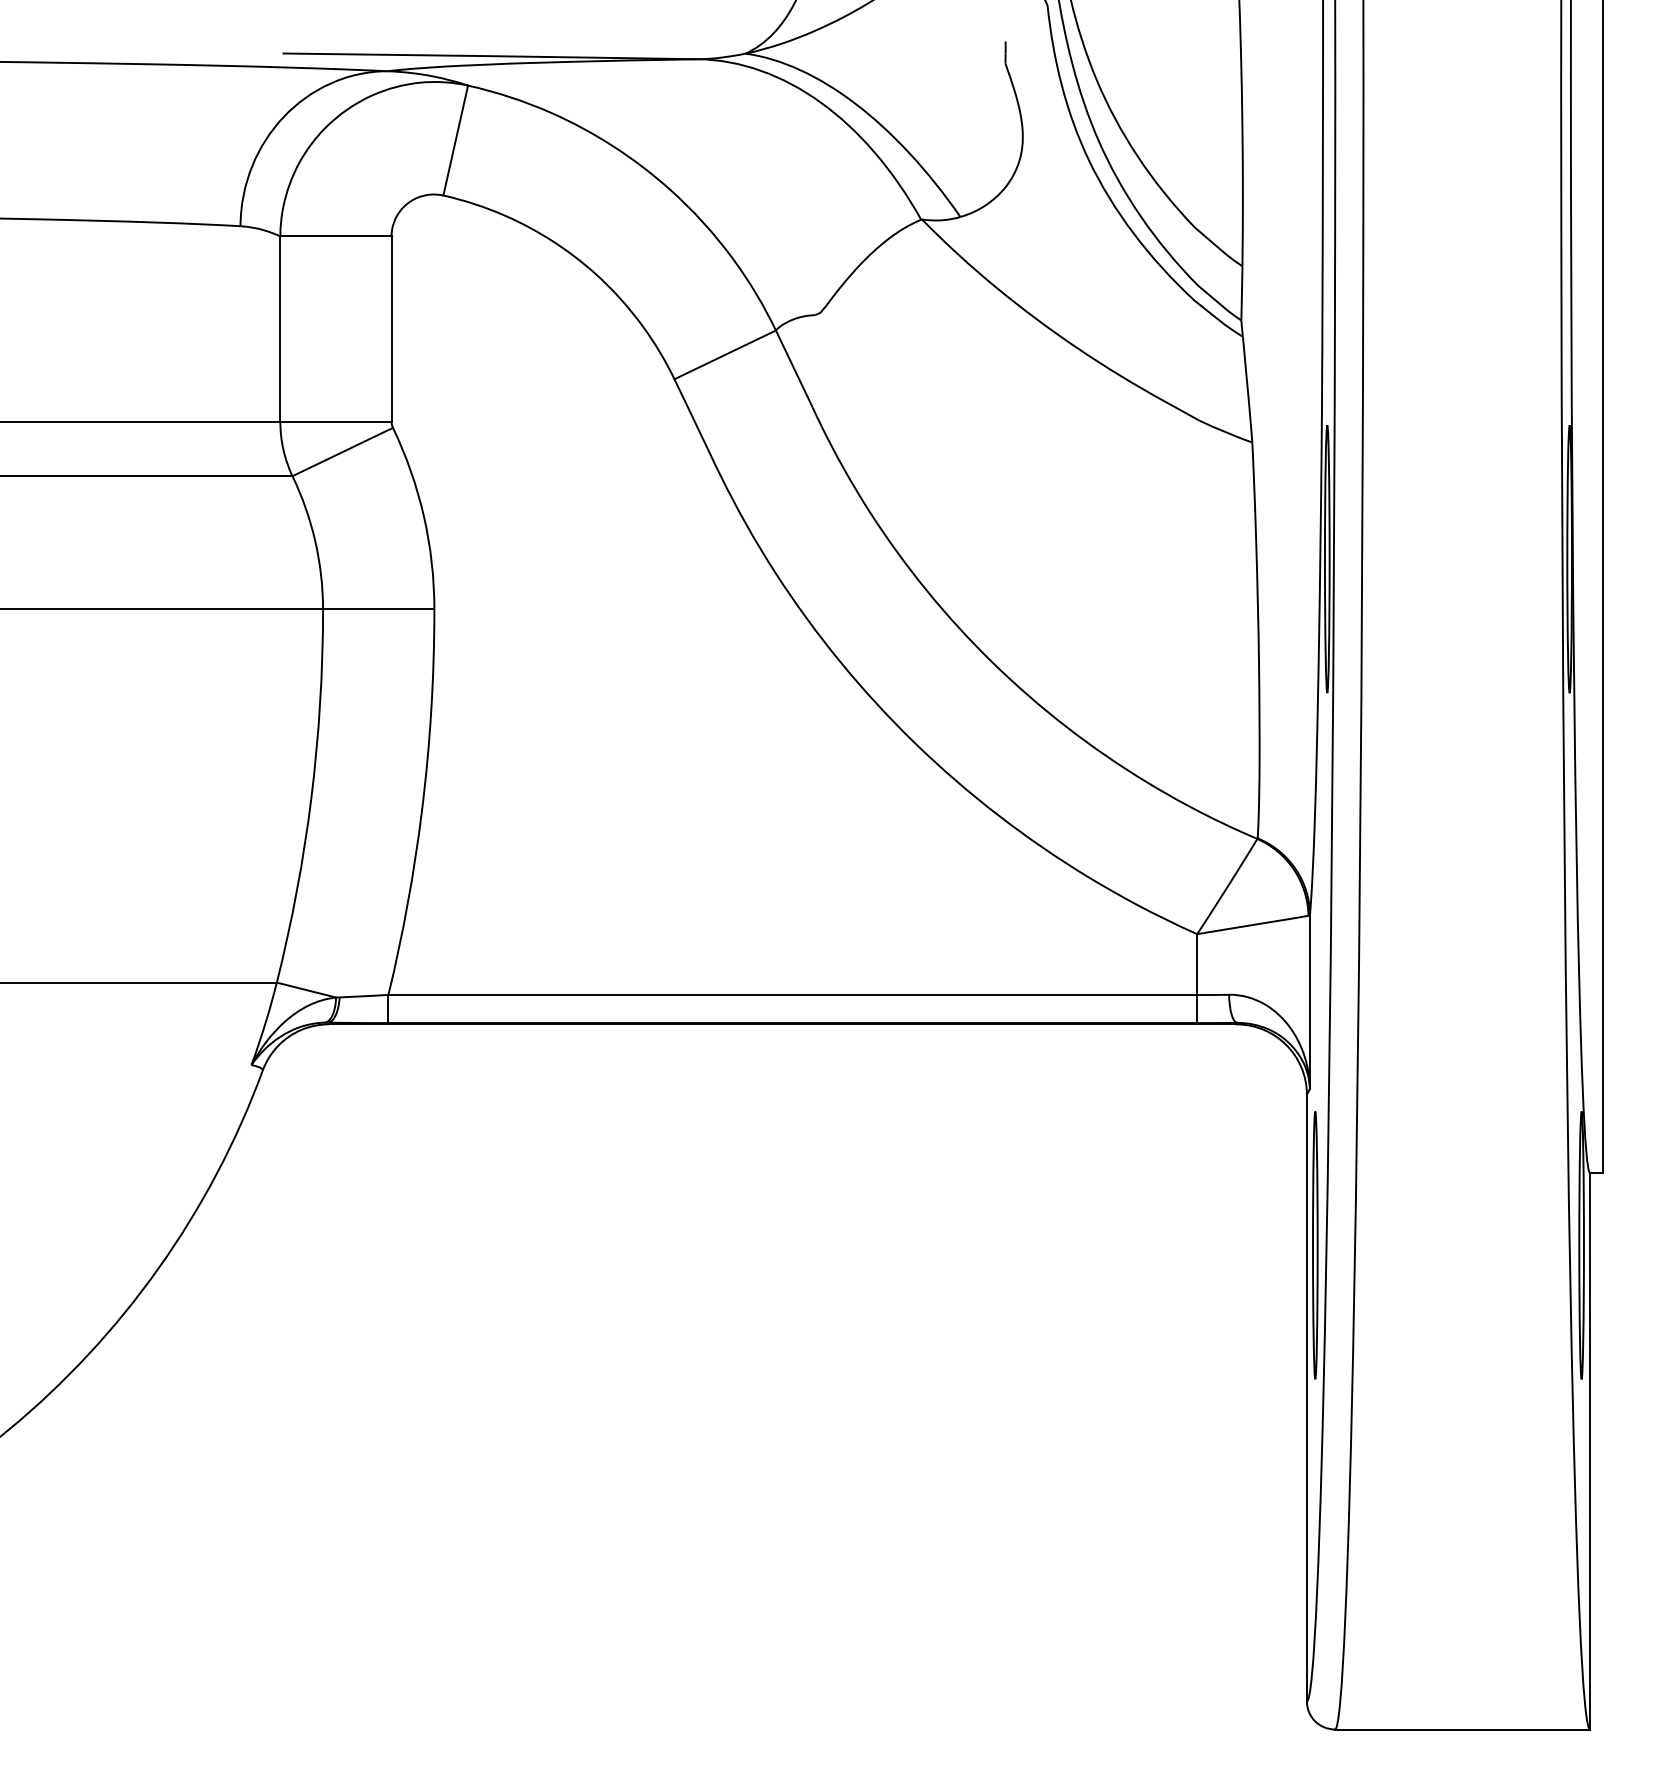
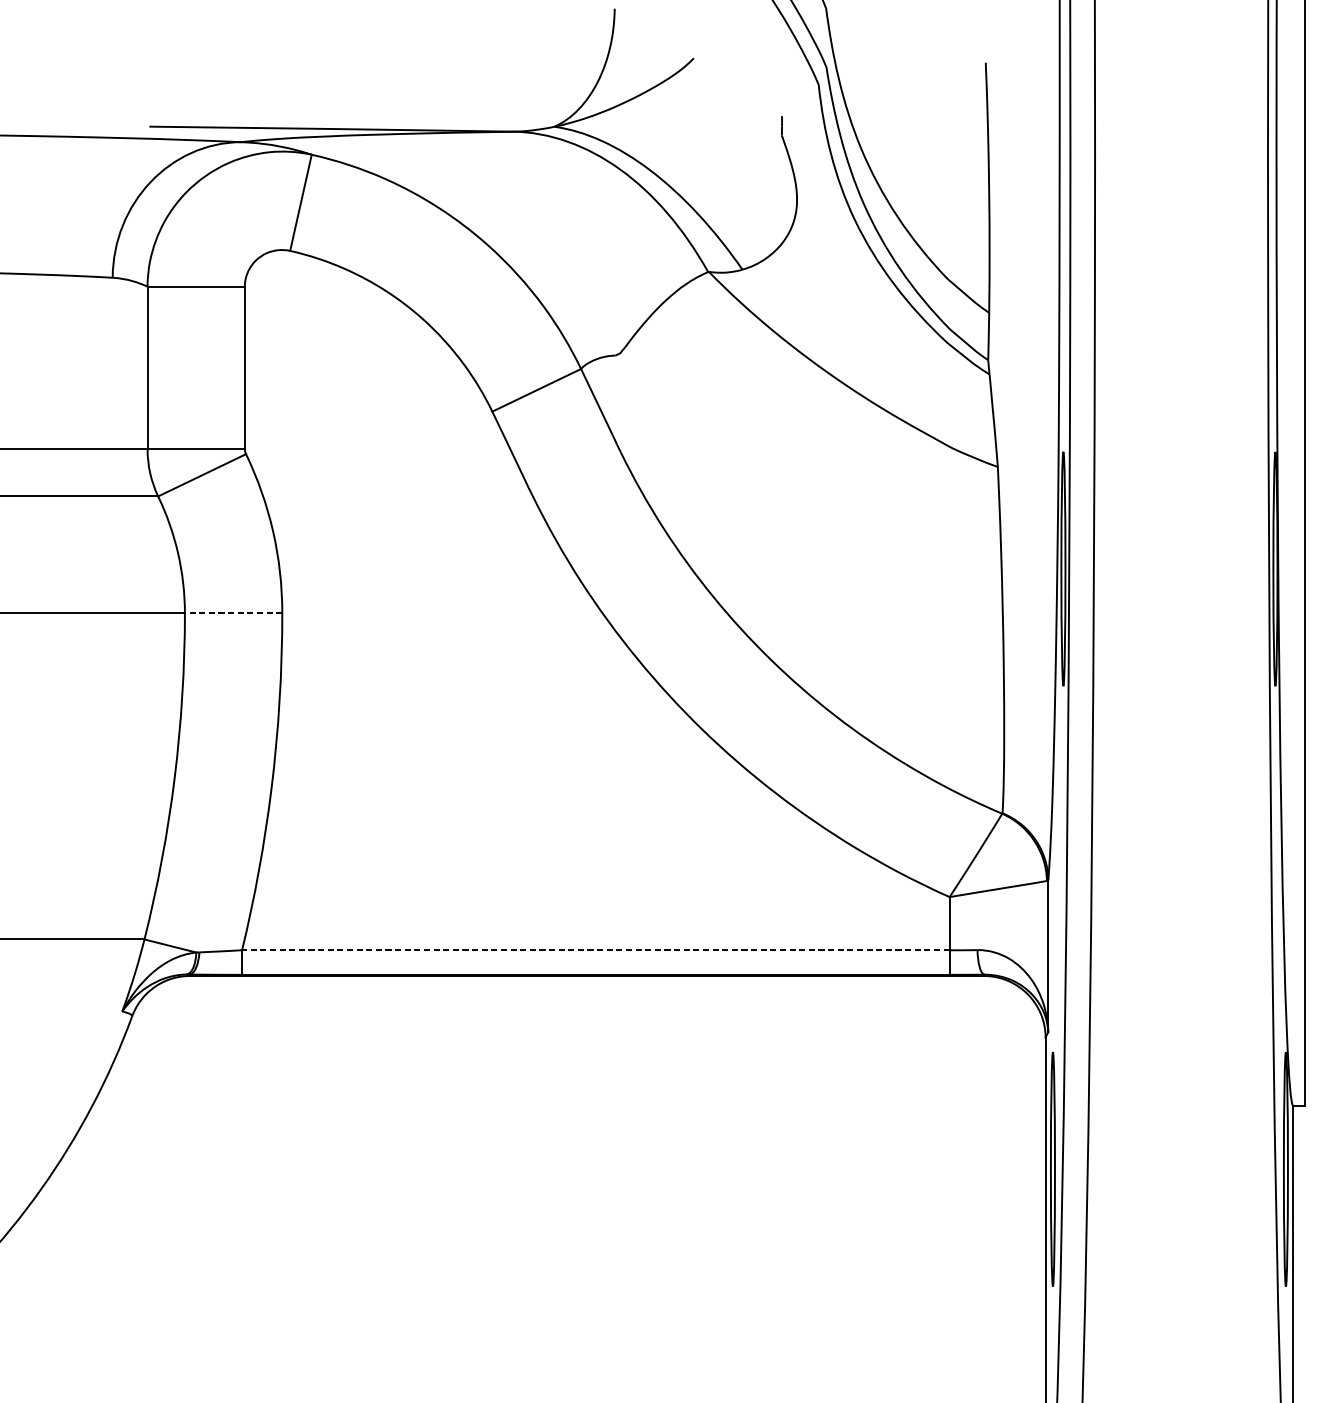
line: (378, 609) -> (233, 613), solid -> dashed
line: (792, 994) -> (595, 949), solid -> dashed

